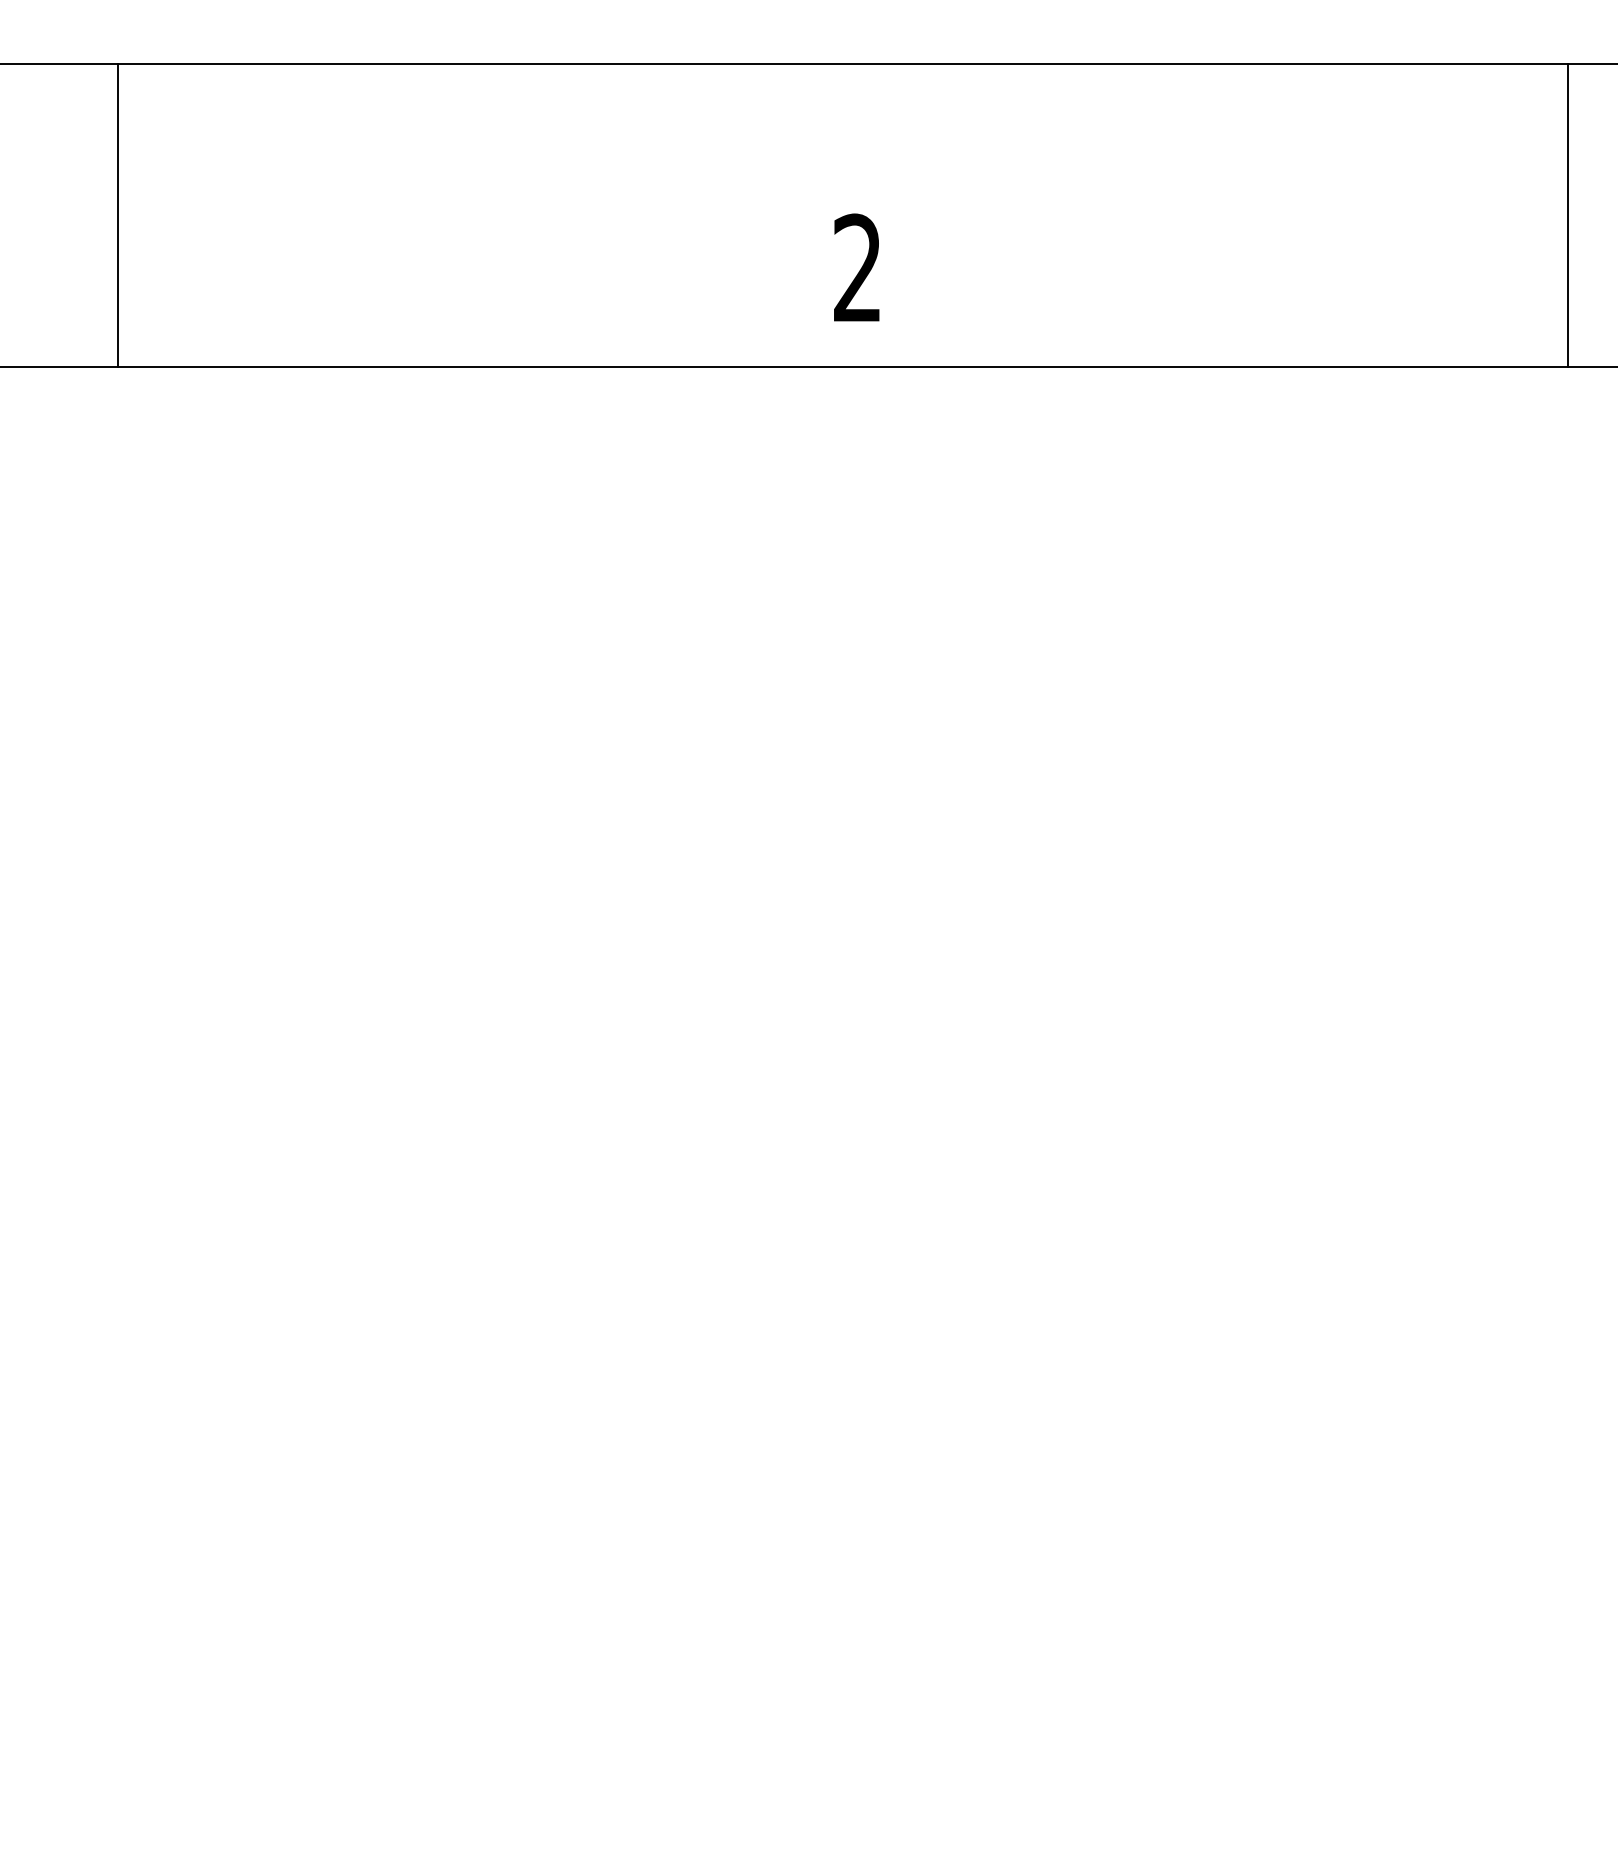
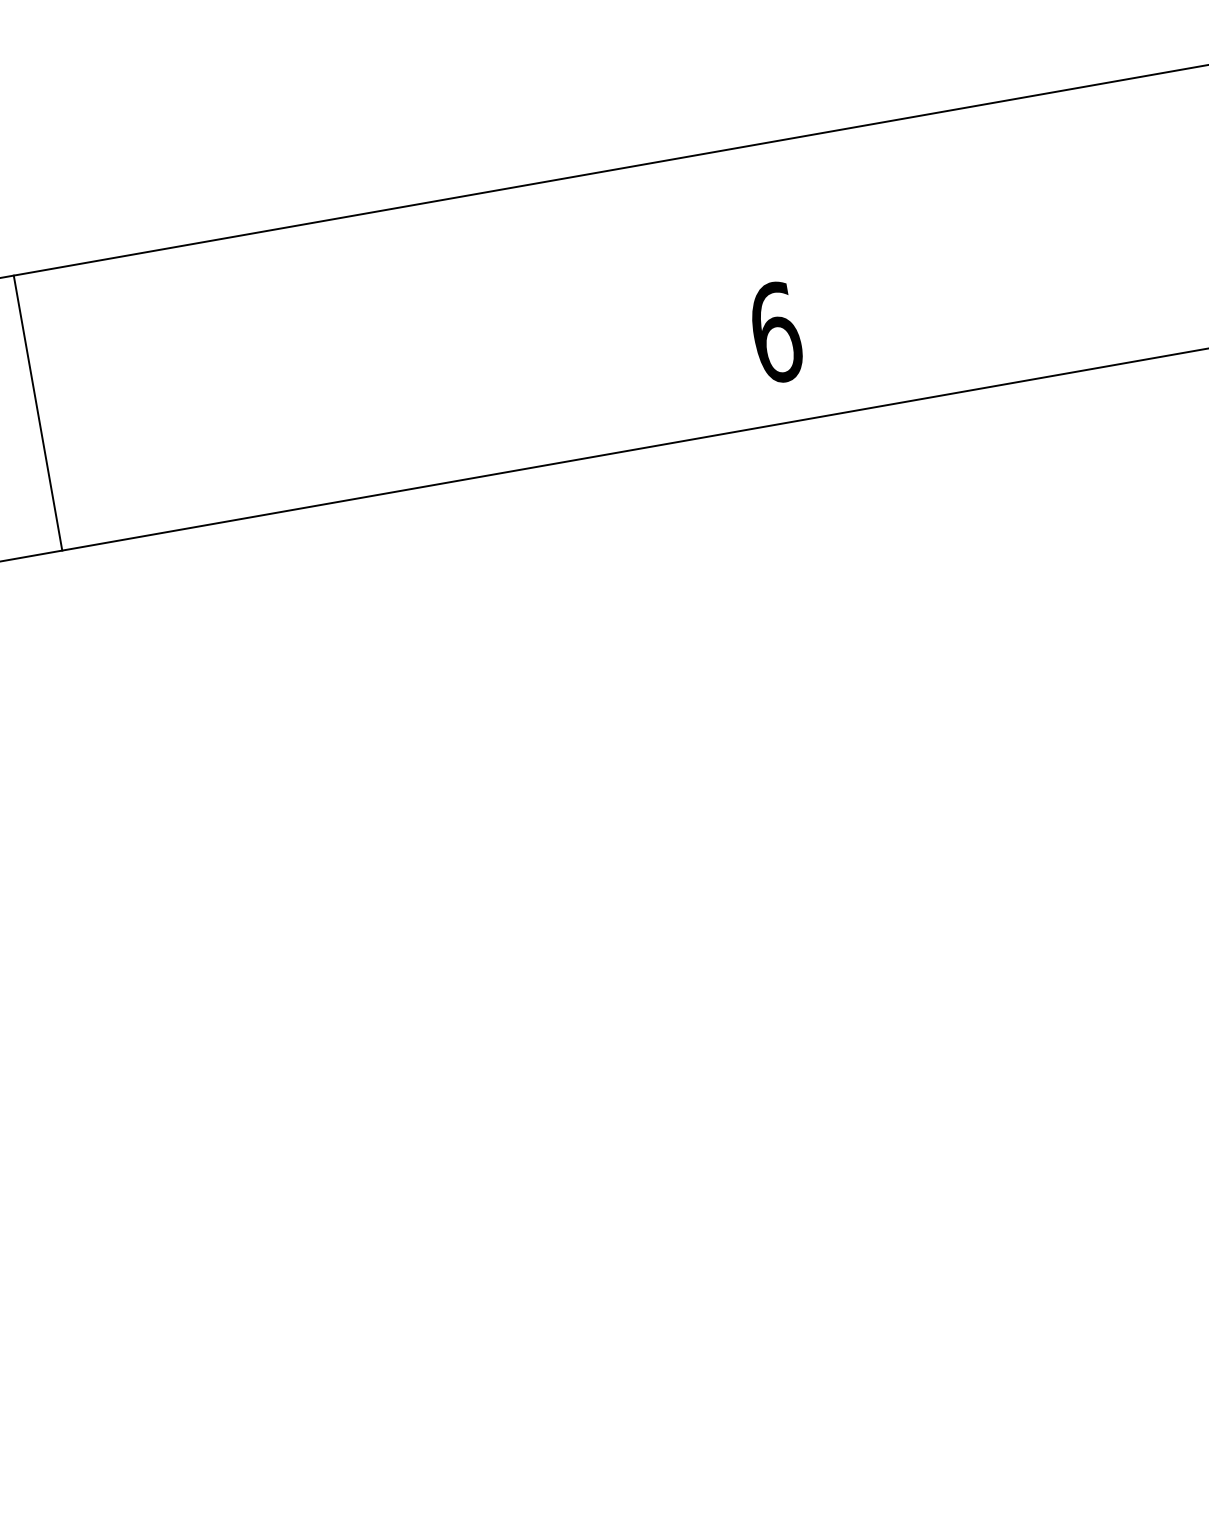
line: (118, 214) -> (38, 412), moved
text: (857, 268) -> (775, 332), 2 -> 6

